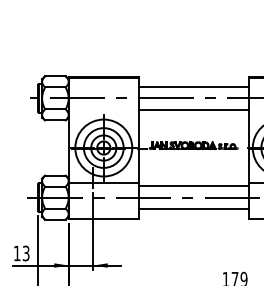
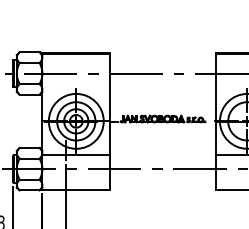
line: (193, 87) -> (162, 62), removed
line: (193, 109) -> (162, 84), removed
line: (193, 186) -> (162, 158), removed
line: (193, 209) -> (162, 180), removed

